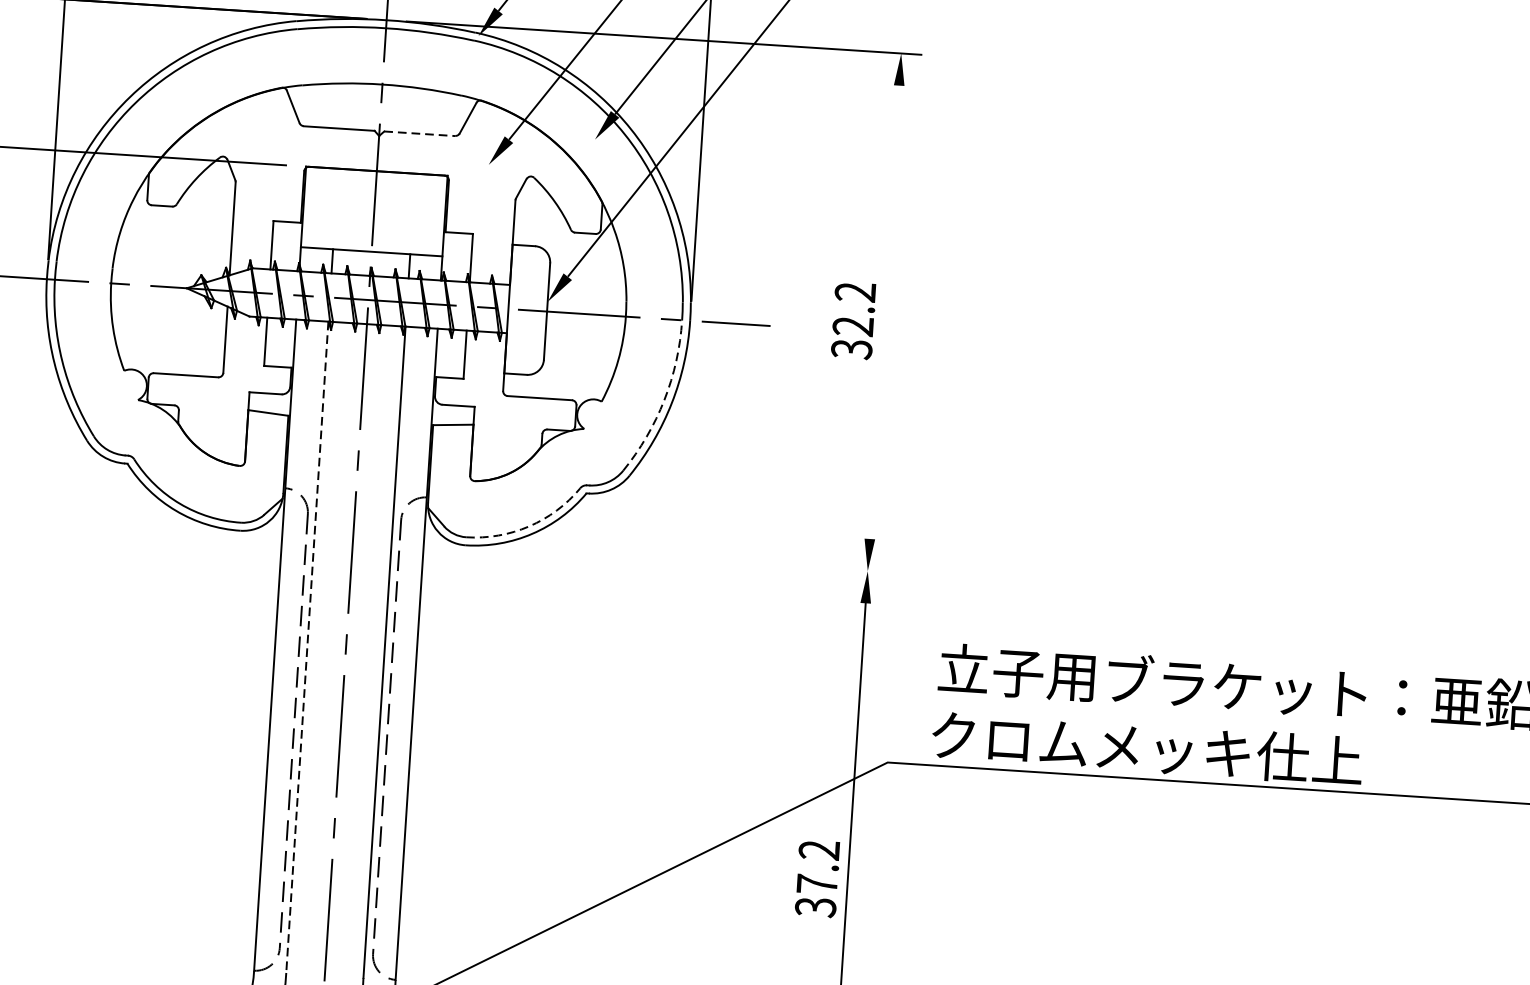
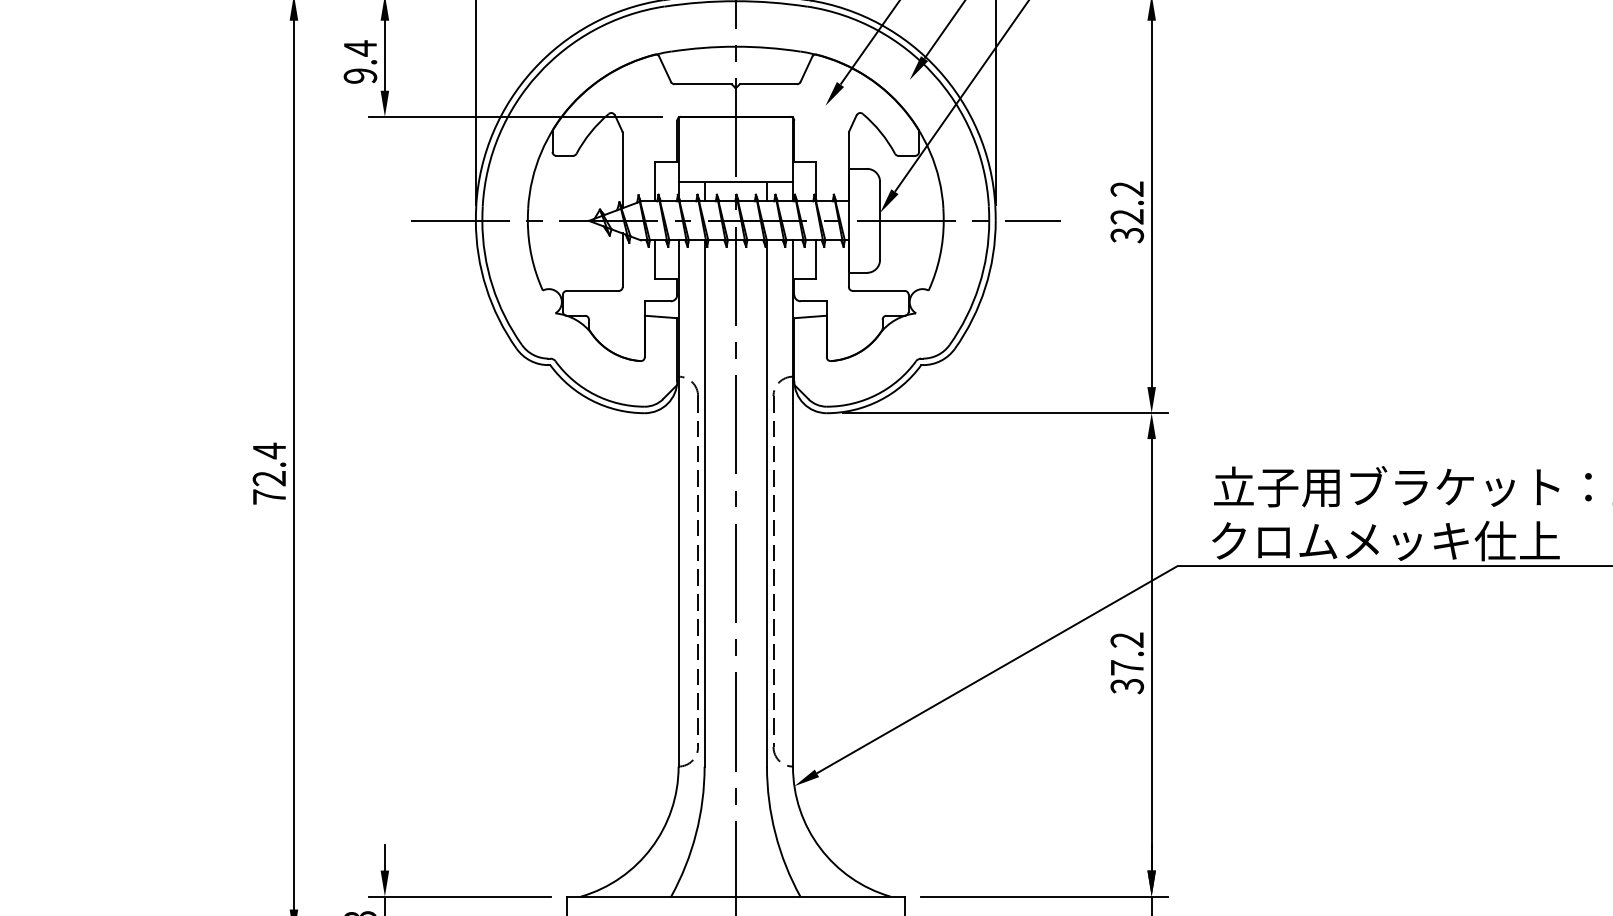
line: (419, 133) -> (768, 84), dashed -> solid
line: (884, 311) -> (1151, 203), added
arc: (664, 399) -> (979, 285), dashed -> solid
arc: (528, 526) -> (876, 394), dashed -> solid
line: (686, 559) -> (1005, 413), added
line: (307, 648) -> (704, 504), dashed -> solid

